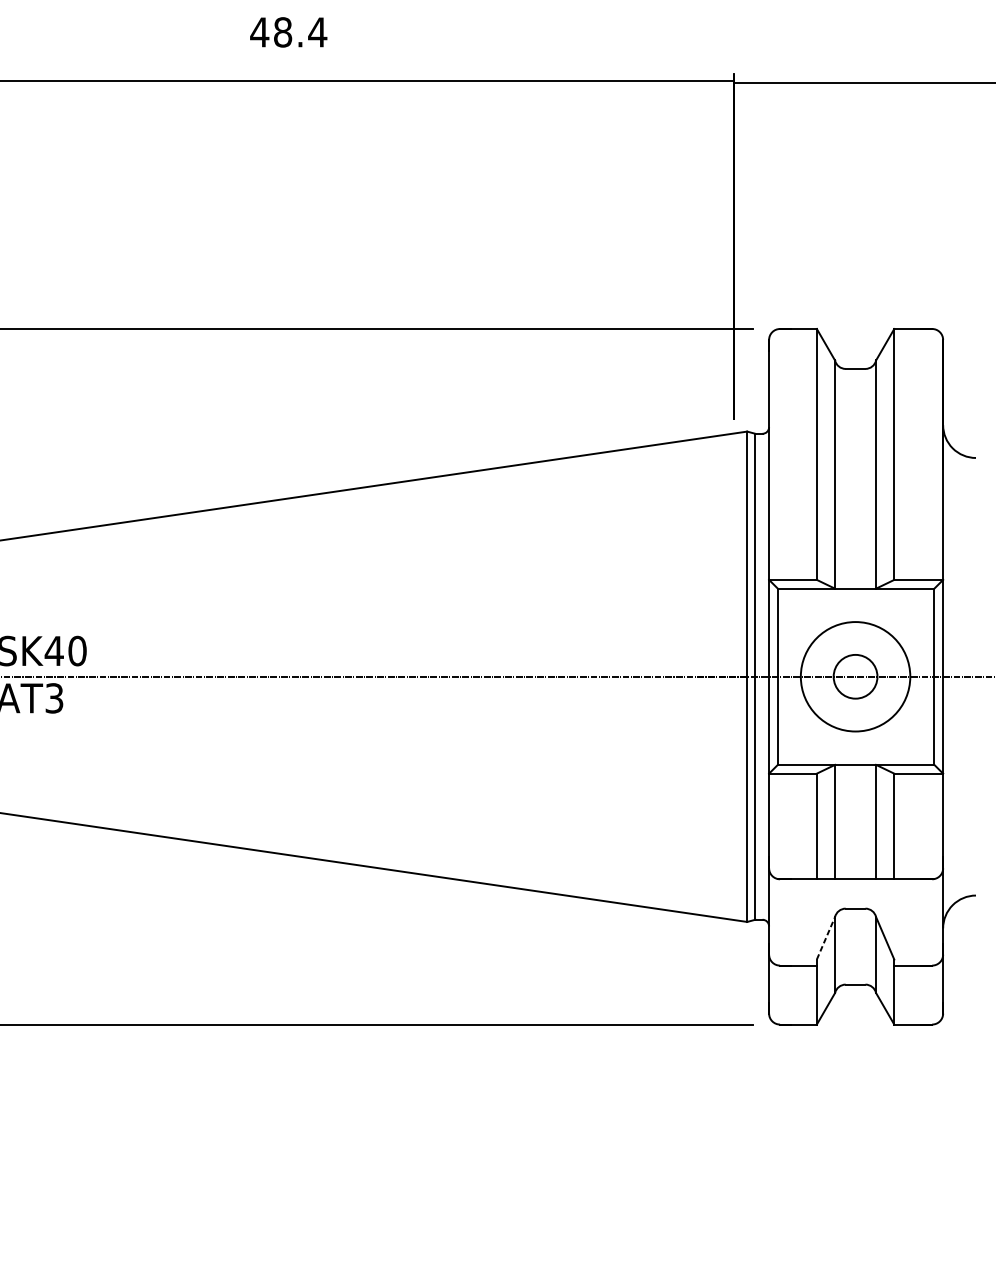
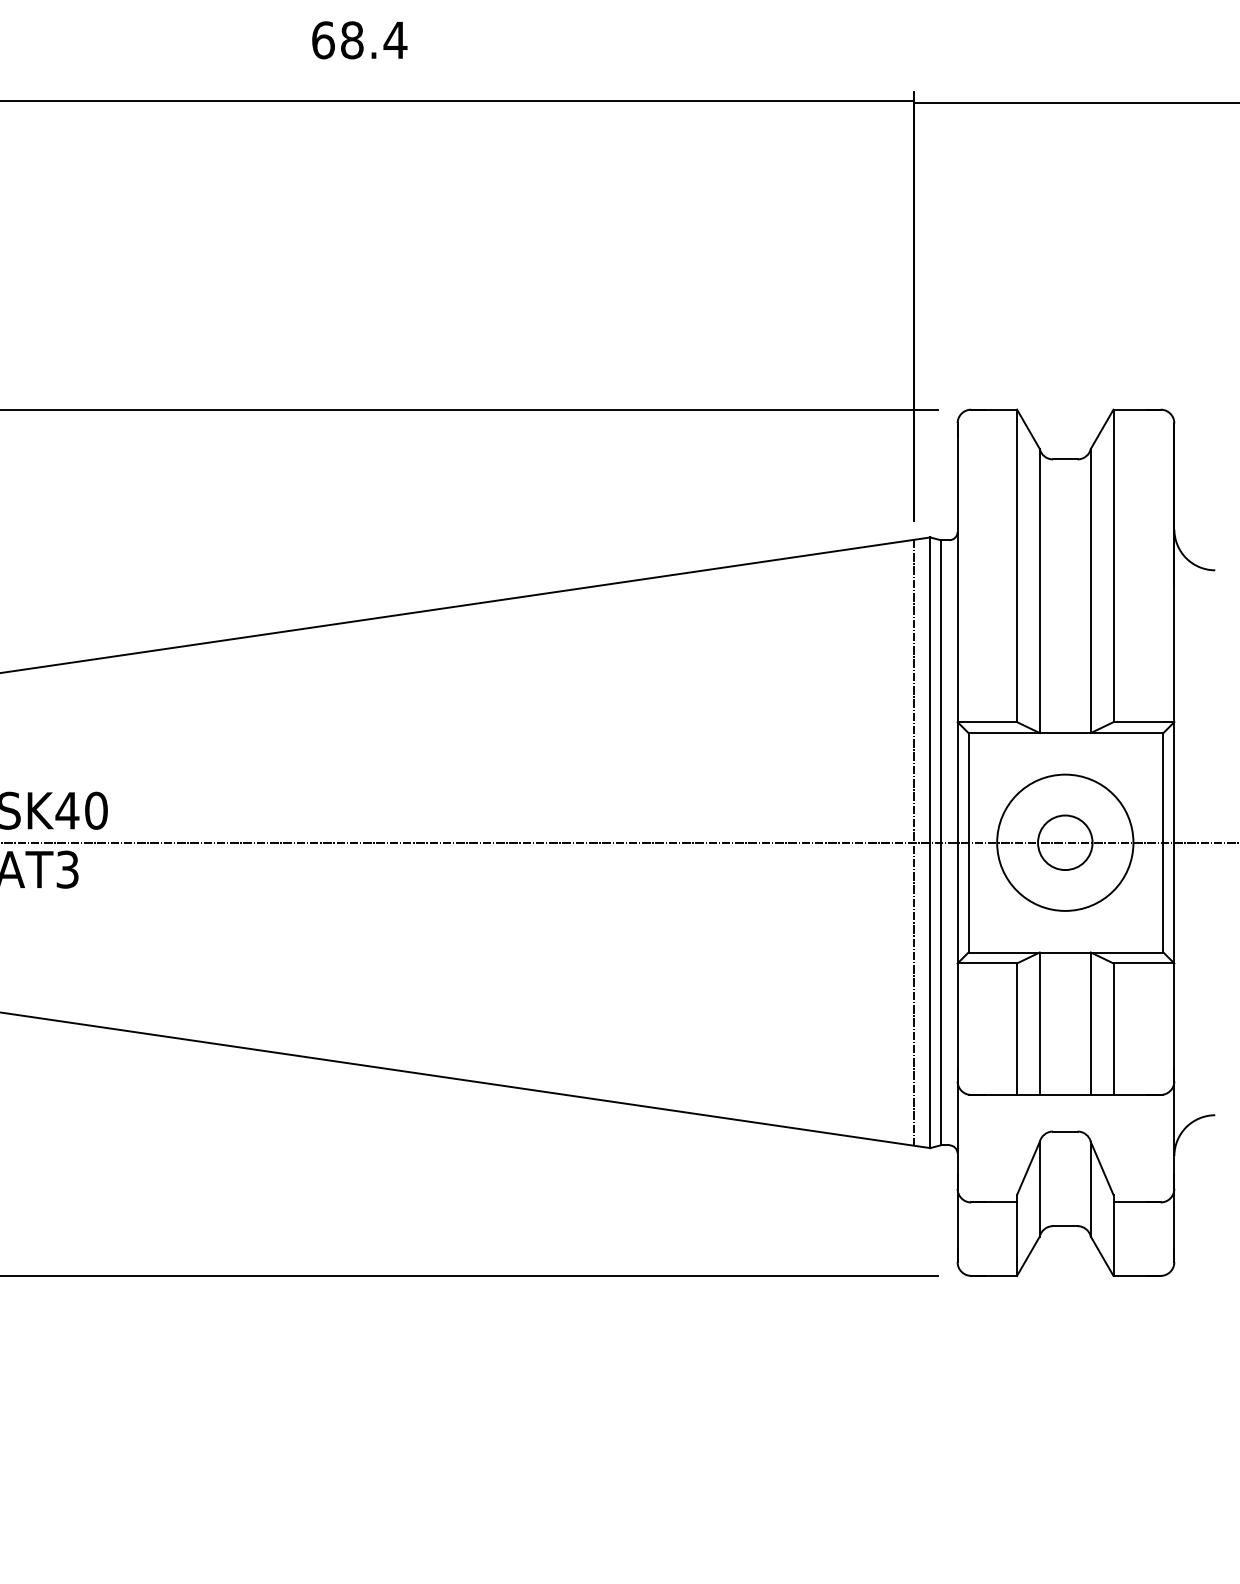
text: (259, 32) -> (323, 40), 48.4 -> 68.4
line: (734, 676) -> (914, 842), added
line: (826, 938) -> (1028, 1168), dashed -> solid

